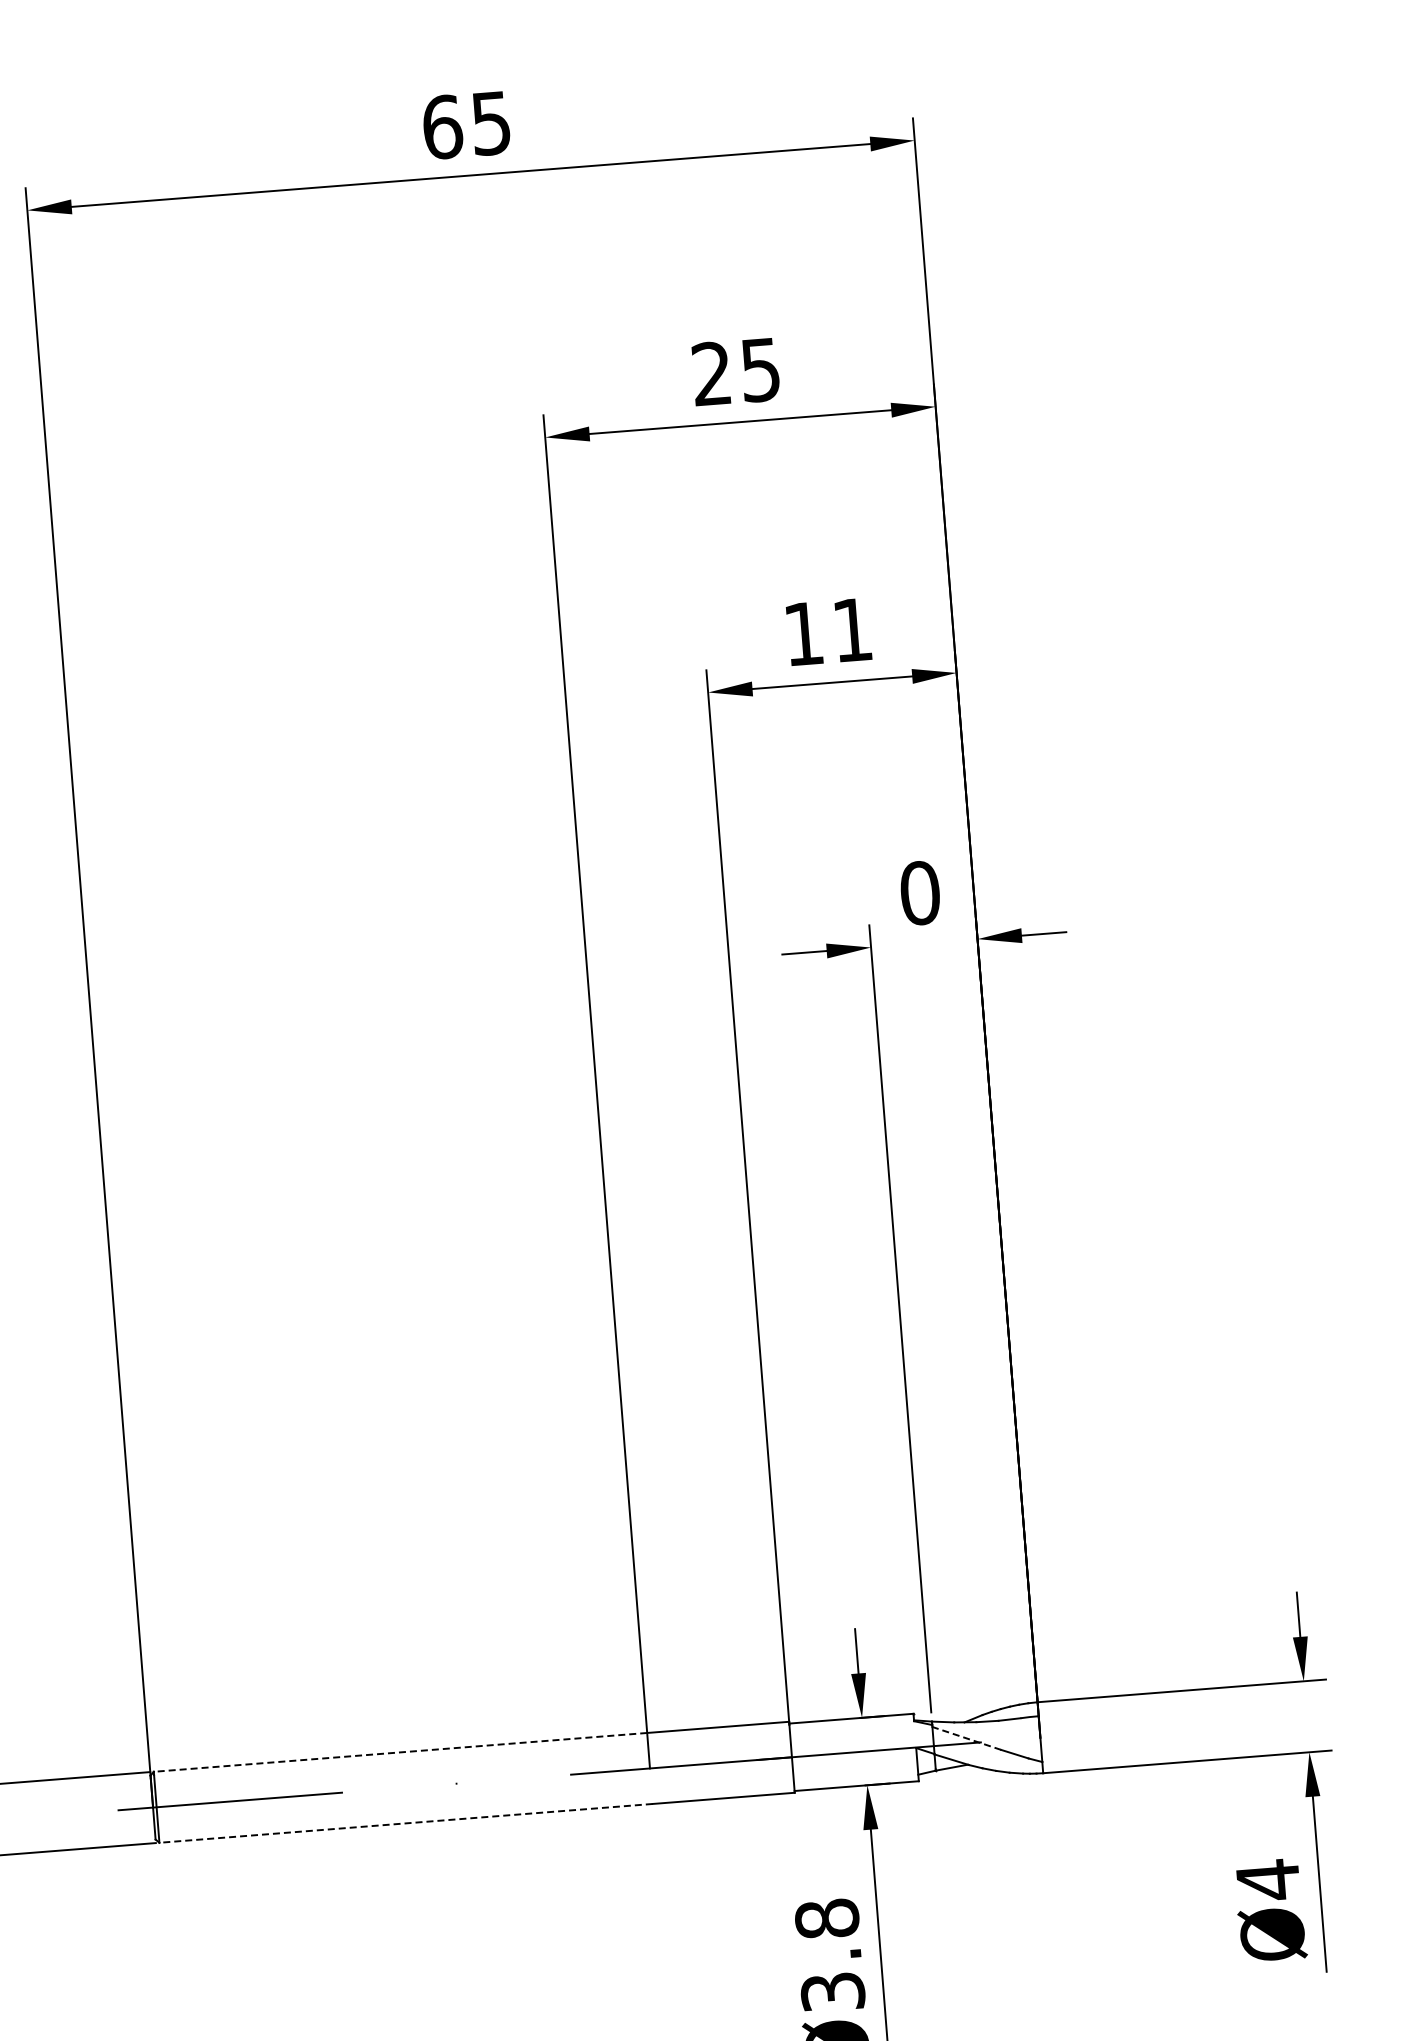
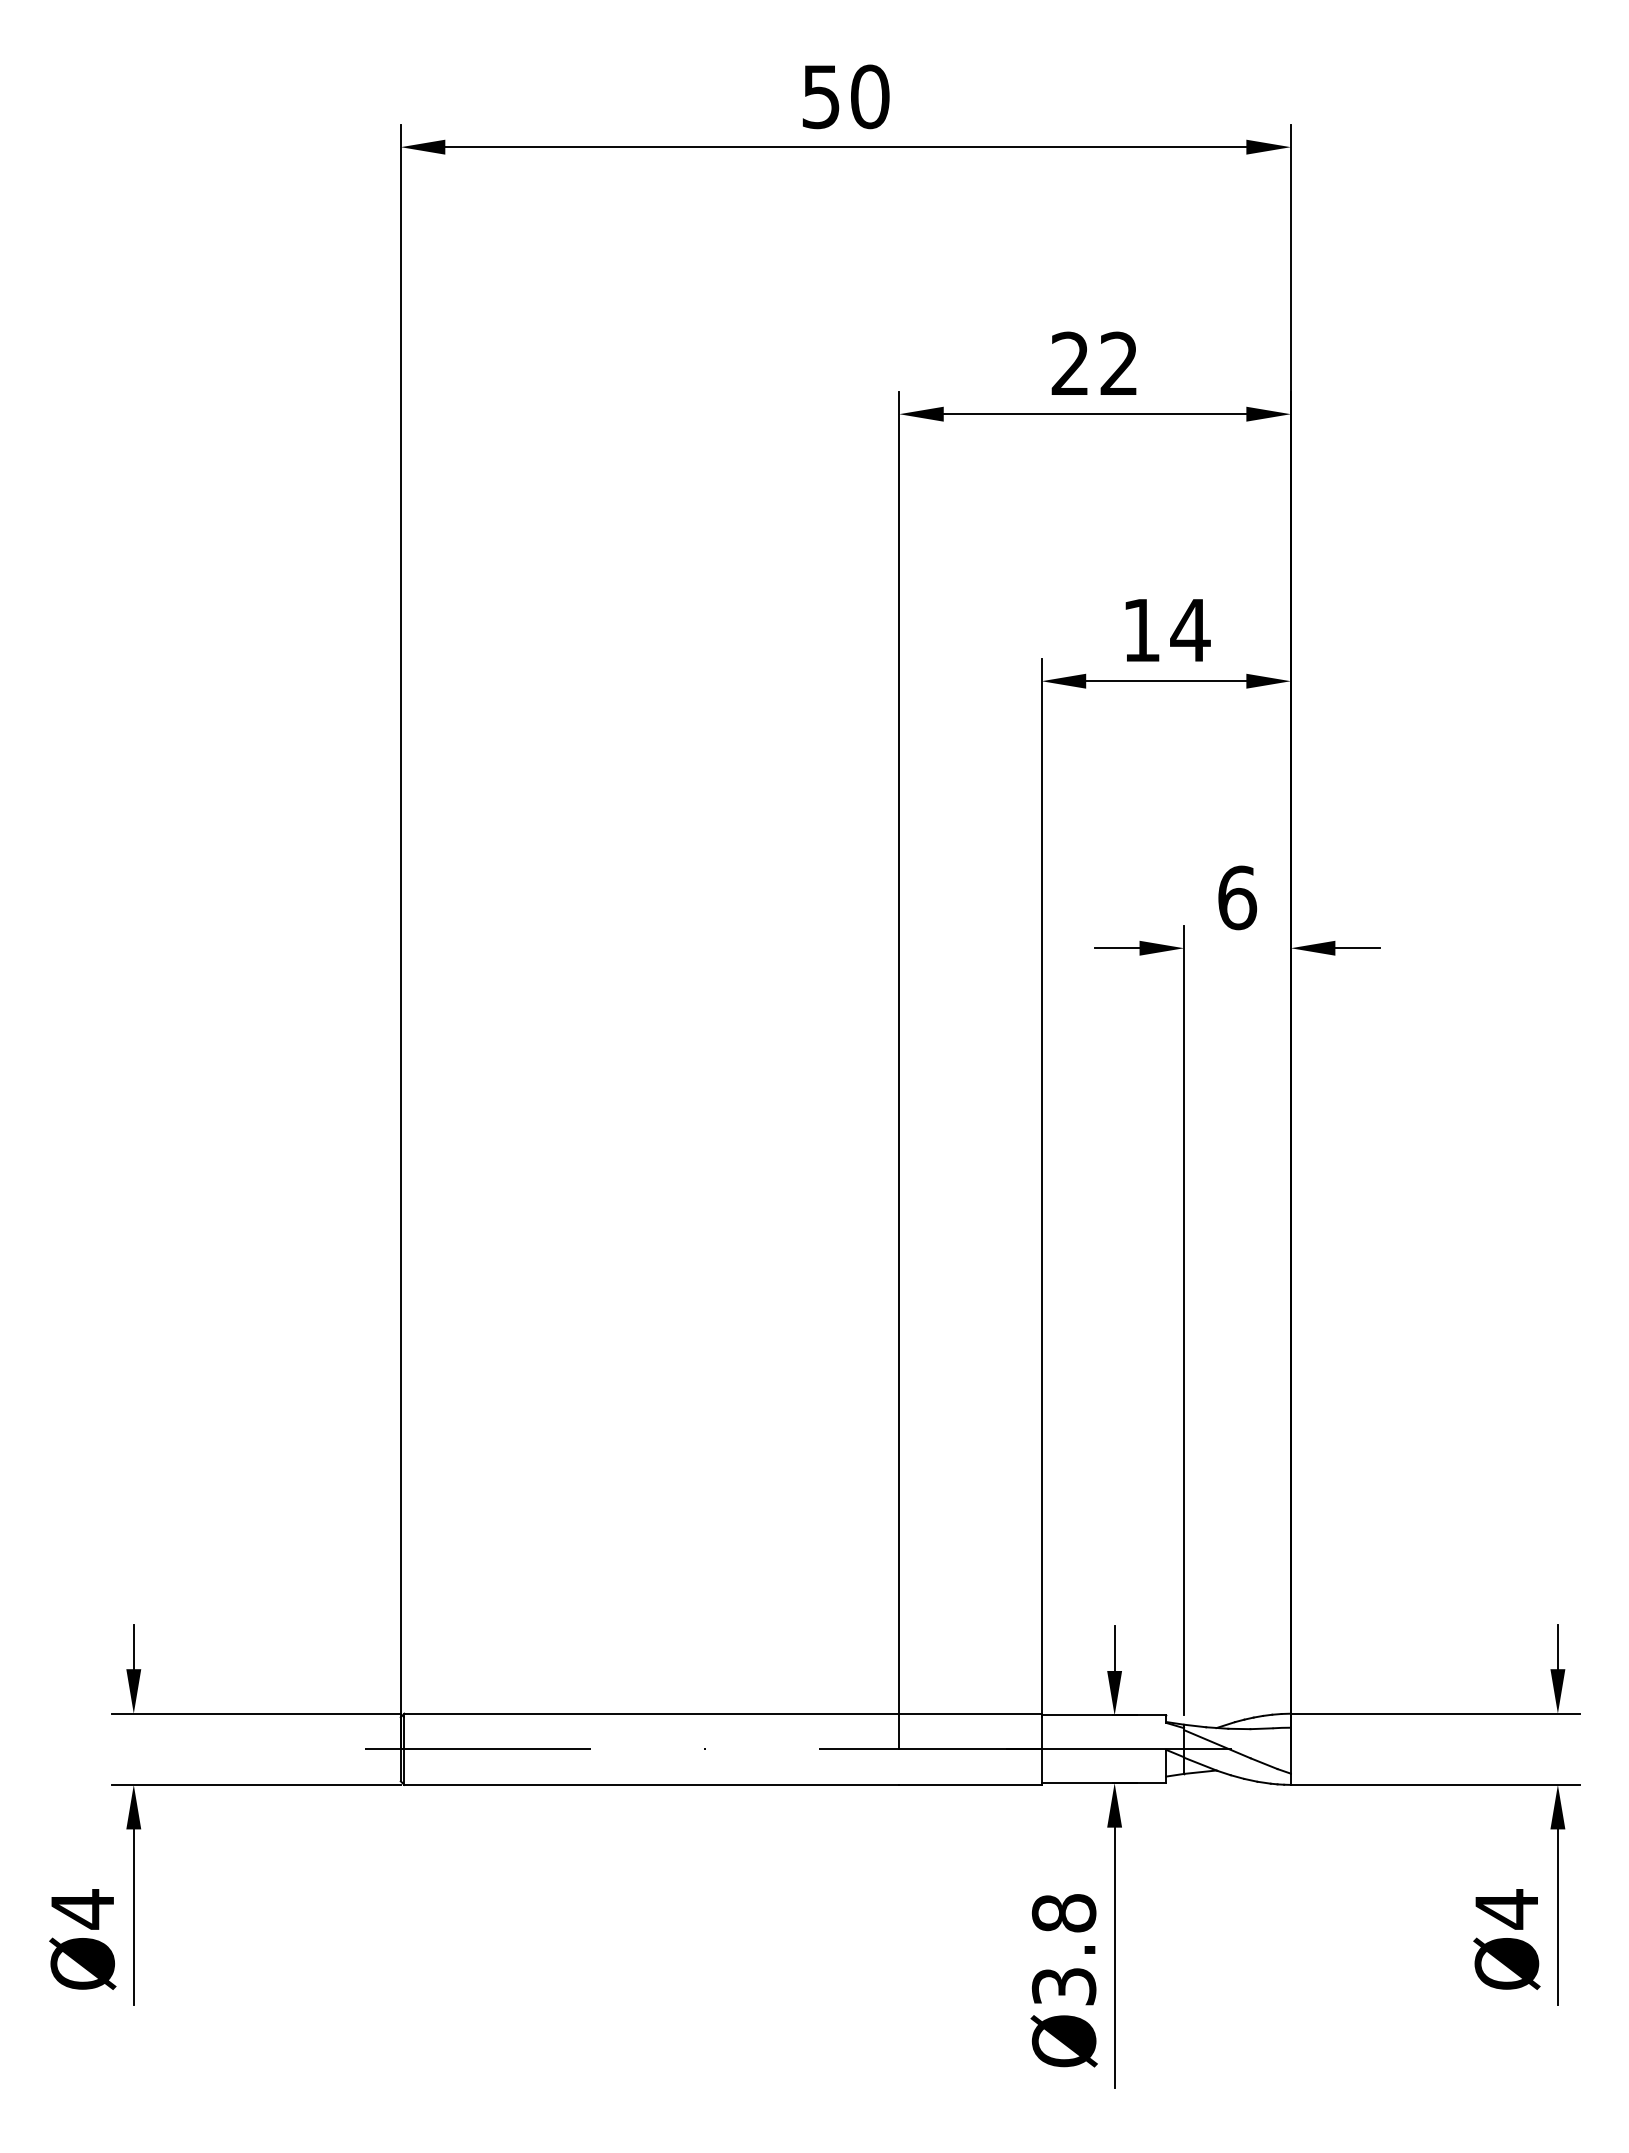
text: (466, 124) -> (845, 96), 65 -> 50
text: (759, 369) -> (1118, 363), 25 -> 22
text: (852, 630) -> (1190, 630), 11 -> 14
text: (920, 892) -> (1237, 897), 0 -> 6
line: (965, 1738) -> (1216, 1744), dashed -> solid
line: (400, 1752) -> (651, 1713), dashed -> solid
line: (405, 1822) -> (651, 1784), dashed -> solid

